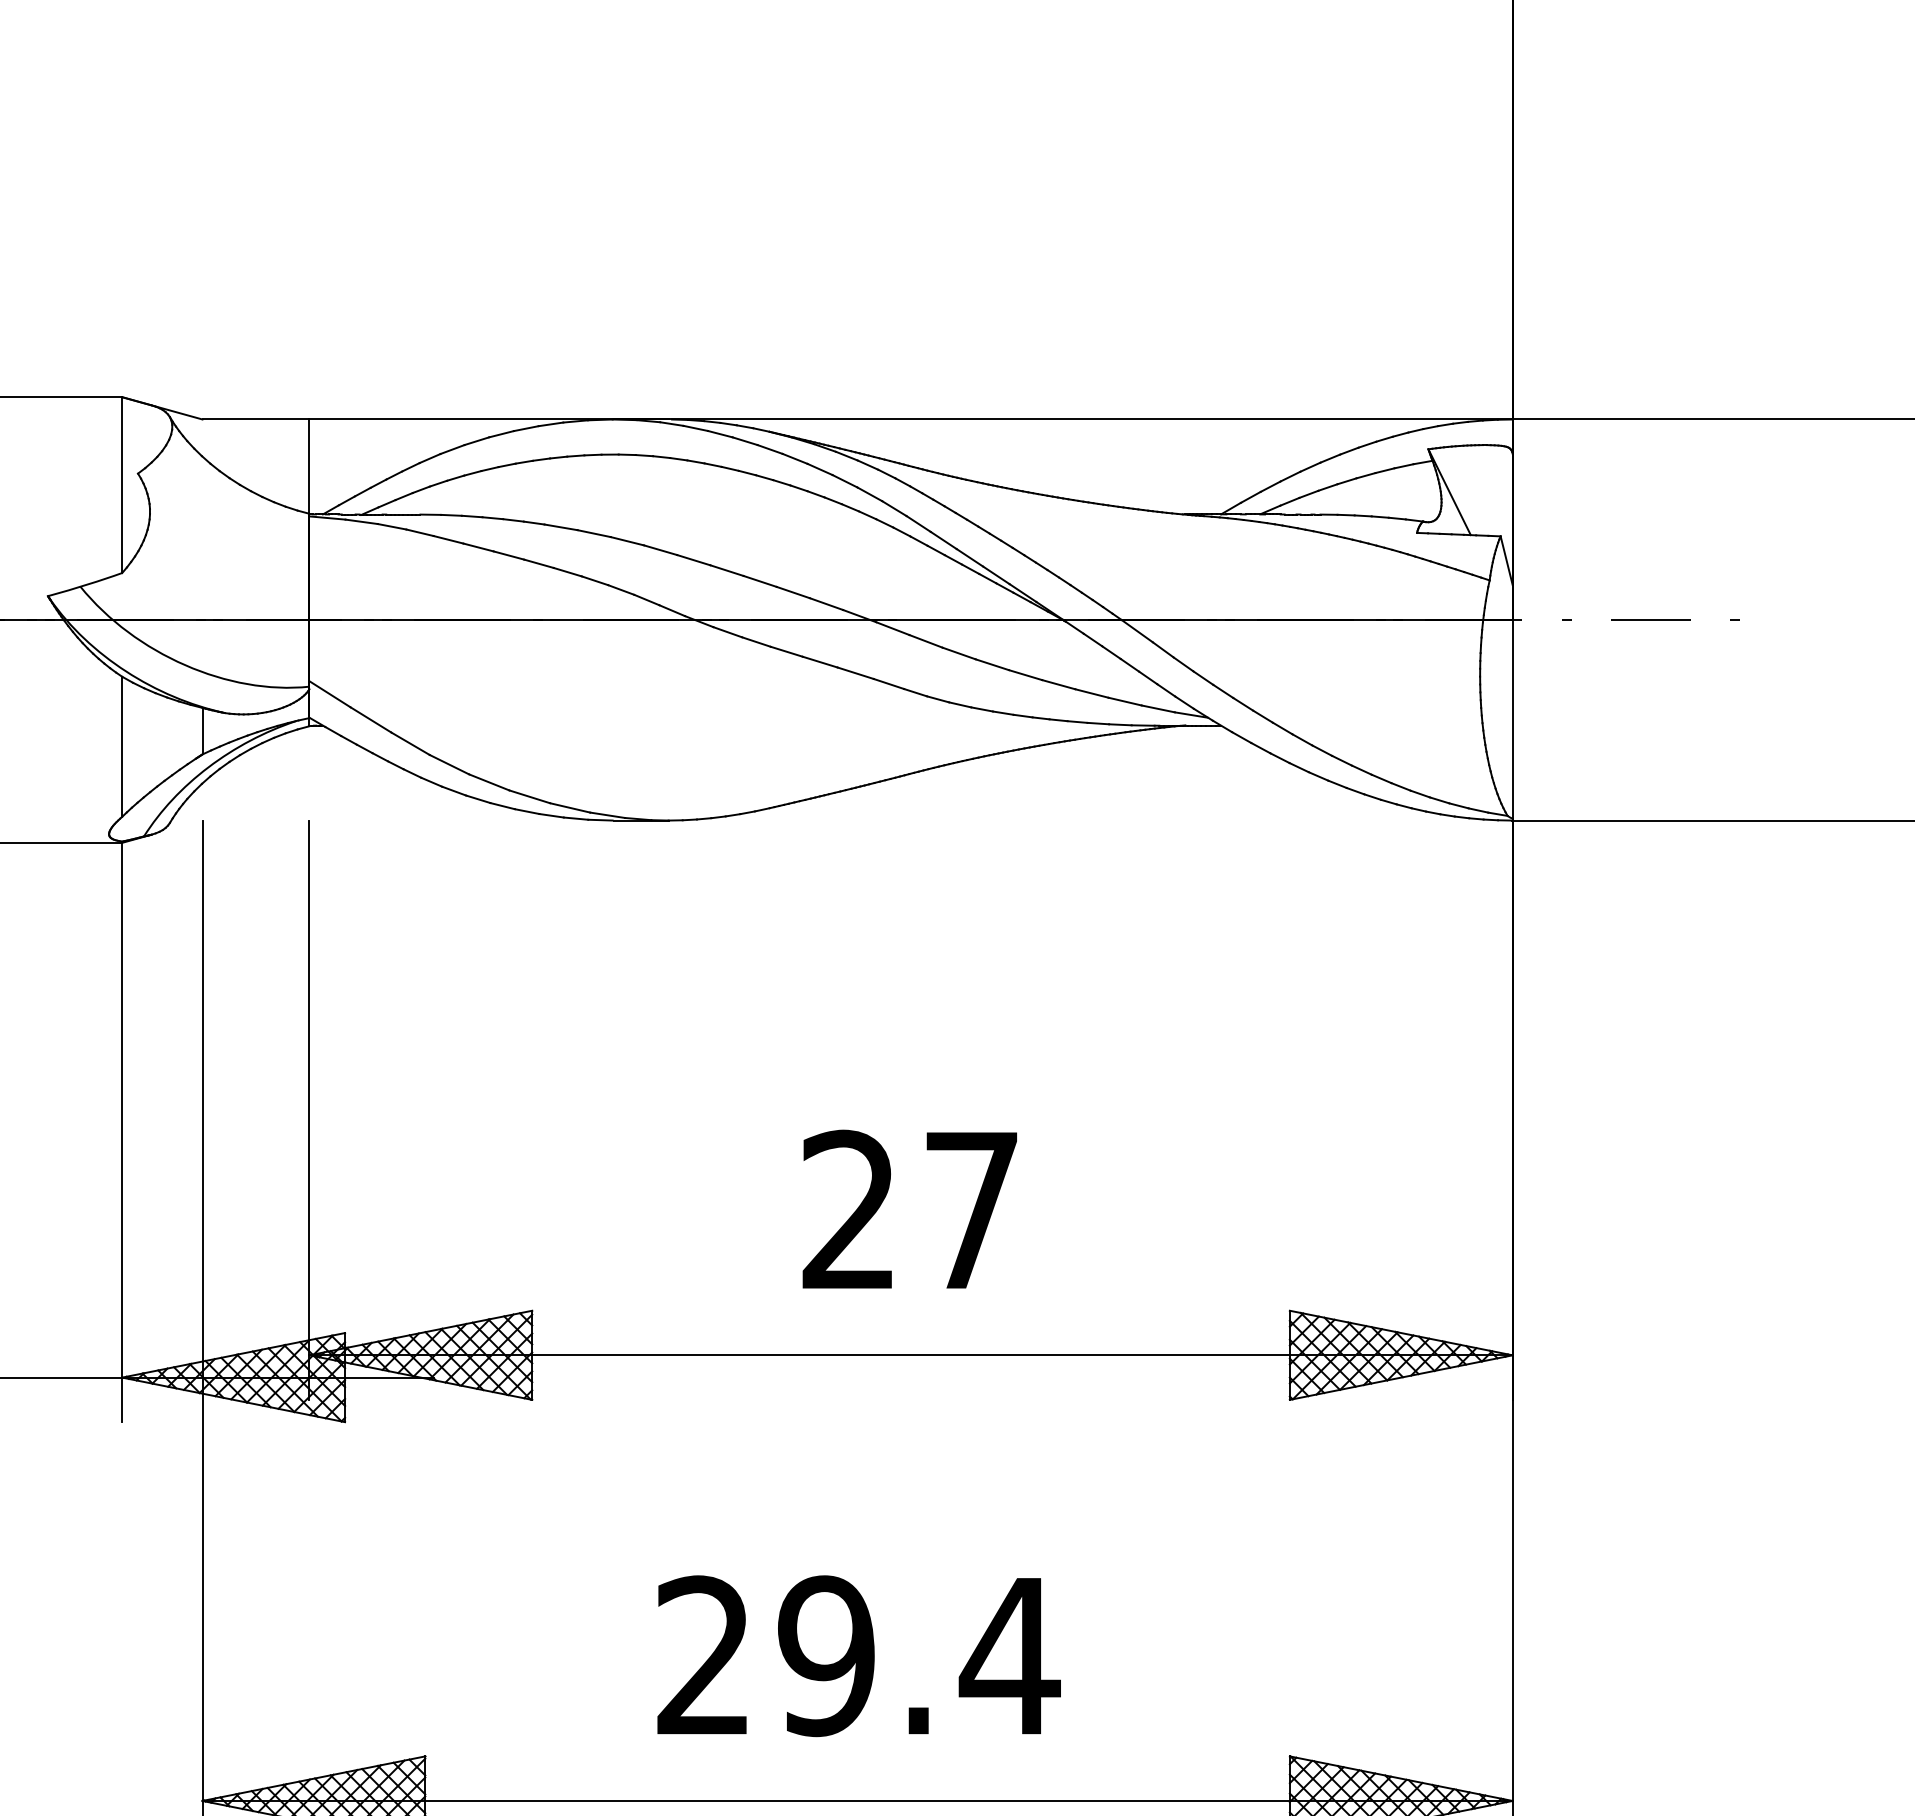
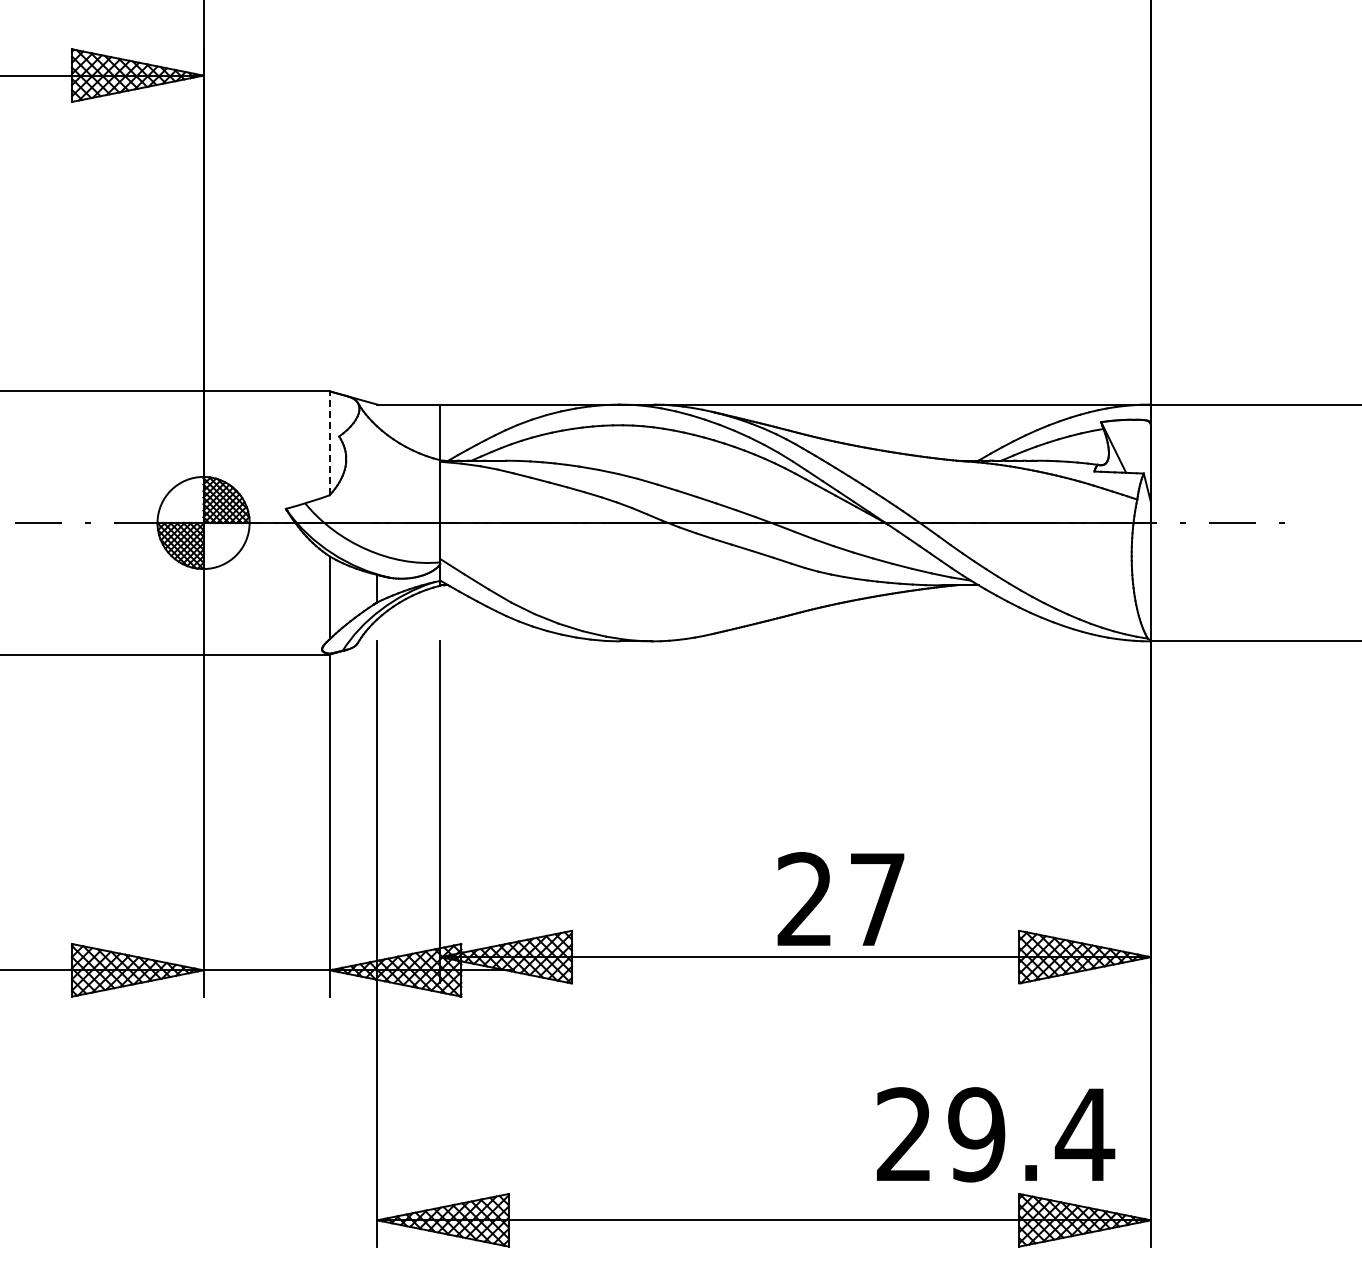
line: (121, 485) -> (329, 443), solid -> dashed
text: (909, 1208) -> (840, 898), moved
text: (859, 1655) -> (996, 1134), moved

